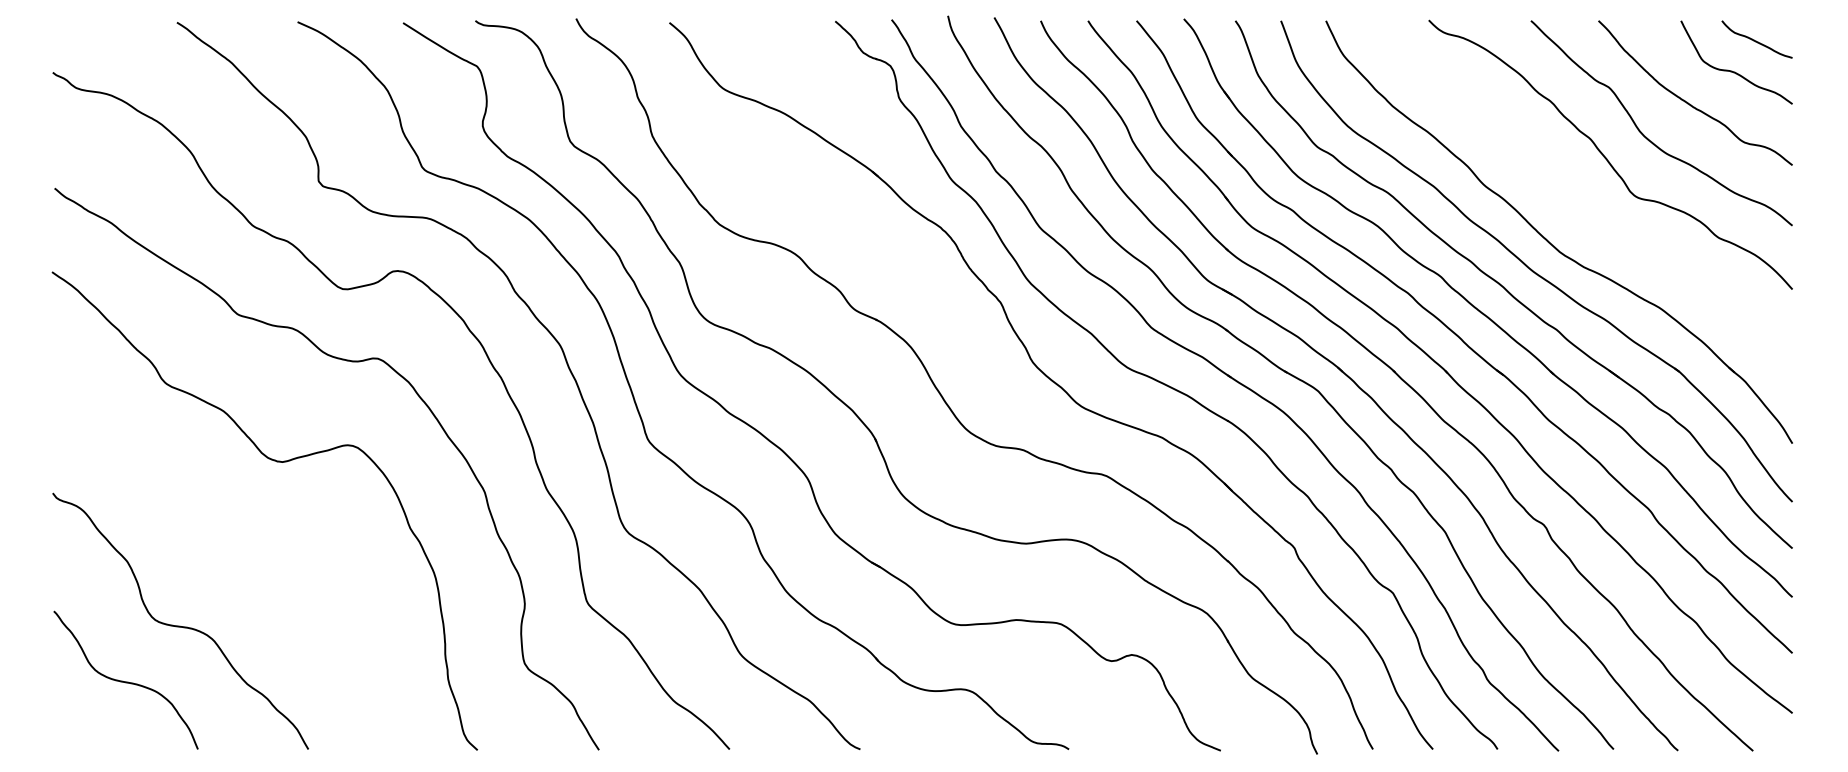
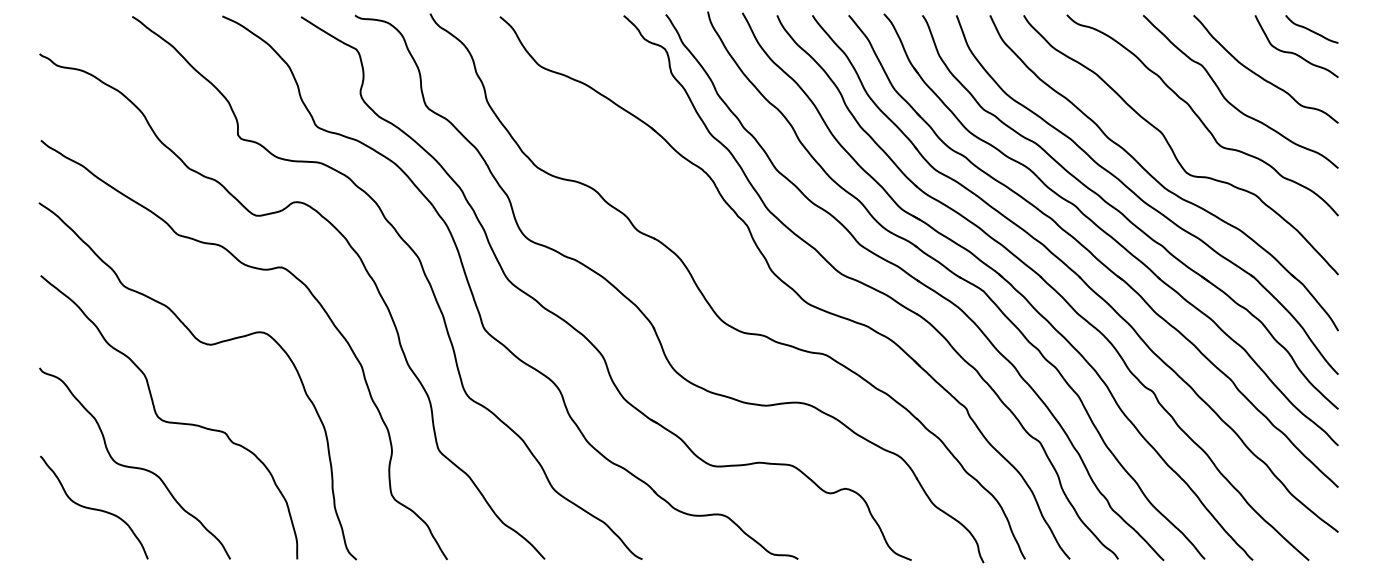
curve: (1570, 200) -> (1172, 149), added
curve: (224, 564) -> (167, 421), added

